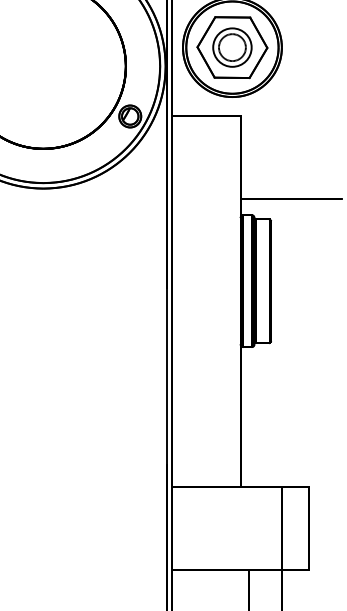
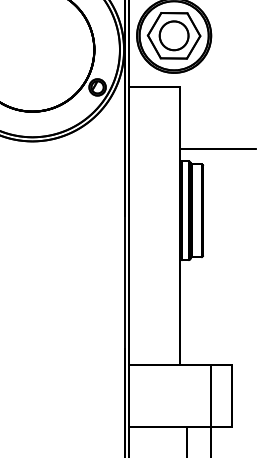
circle: (232, 47) -> (174, 35), size x1.43

